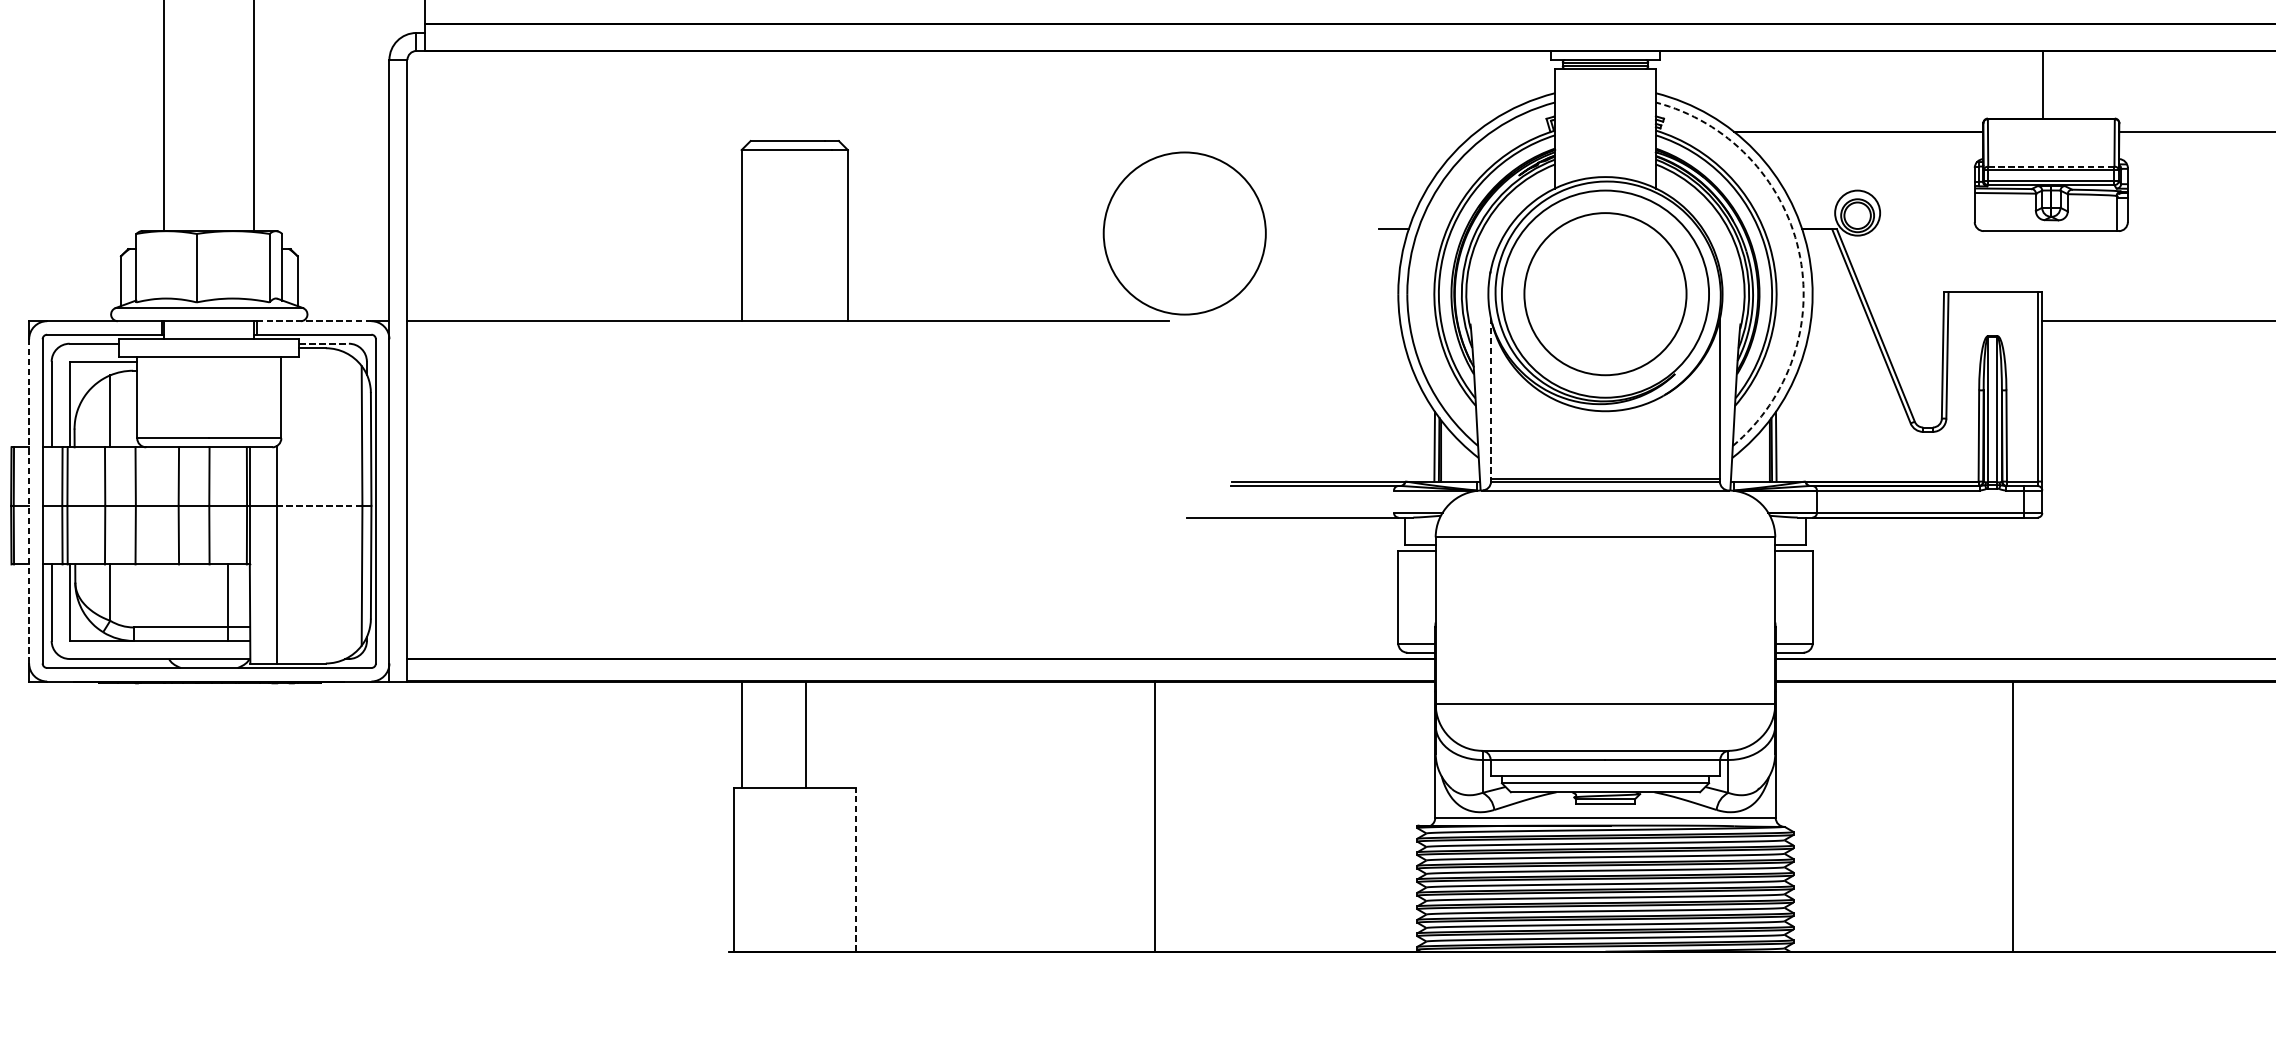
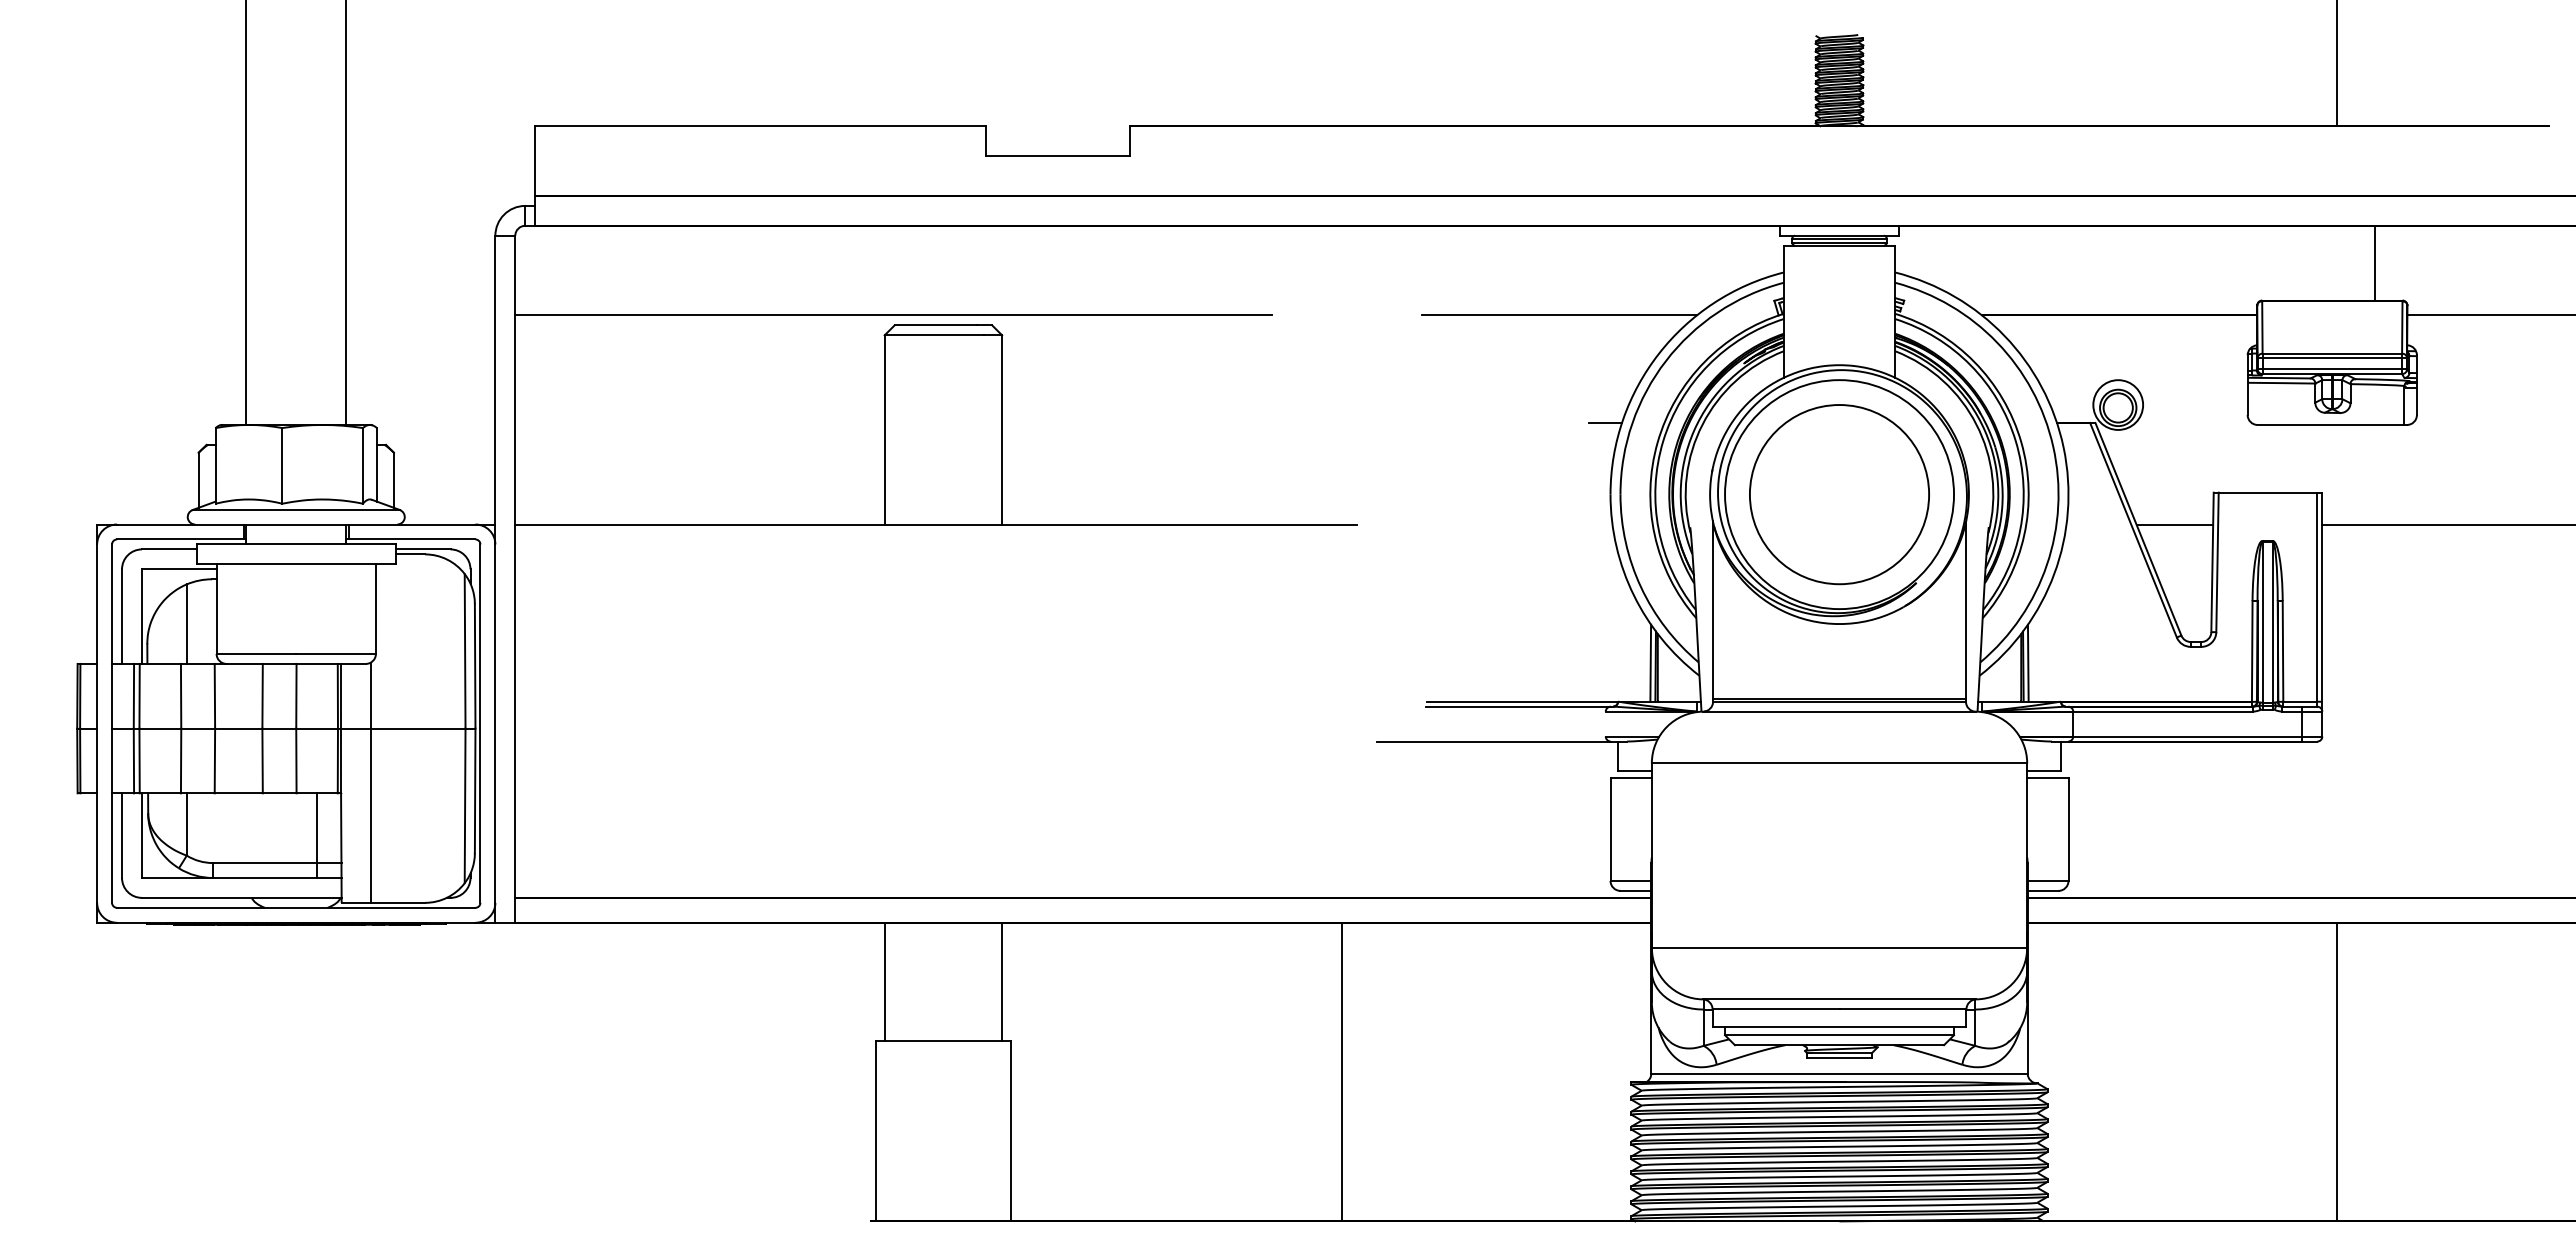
line: (2043, 84) -> (2374, 262), moved
line: (749, 132) -> (893, 315), added
line: (1351, 132) -> (1558, 315), added
line: (2051, 166) -> (2332, 353), dashed -> solid
circle: (1184, 233) -> (1374, 427), removed
arc: (1799, 250) -> (2053, 446), dashed -> solid
line: (314, 321) -> (412, 524), dashed -> solid
line: (1908, 321) -> (2174, 524), added
line: (324, 343) -> (423, 549), dashed -> solid
line: (1491, 398) -> (1713, 610), dashed -> solid
line: (29, 501) -> (97, 723), dashed -> solid
line: (318, 505) -> (417, 728), dashed -> solid
line: (806, 734) -> (1002, 981), moved
line: (2013, 816) -> (2337, 1071), moved
line: (855, 869) -> (1010, 1130), dashed -> solid

